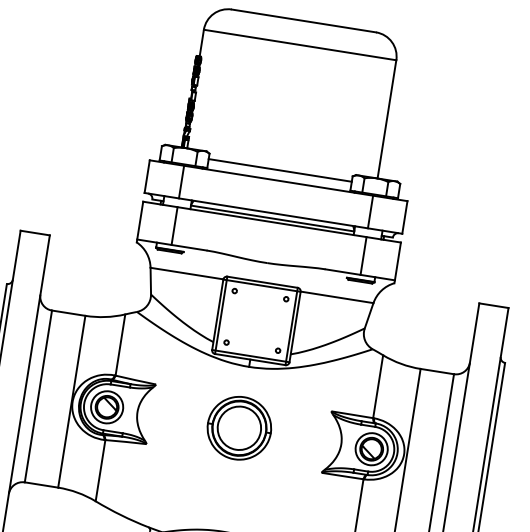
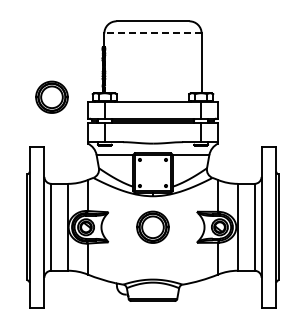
line: (301, 45) -> (153, 33), solid -> dashed
part: (79, 137) -> (51, 96), added
line: (279, 169) -> (152, 96), removed

